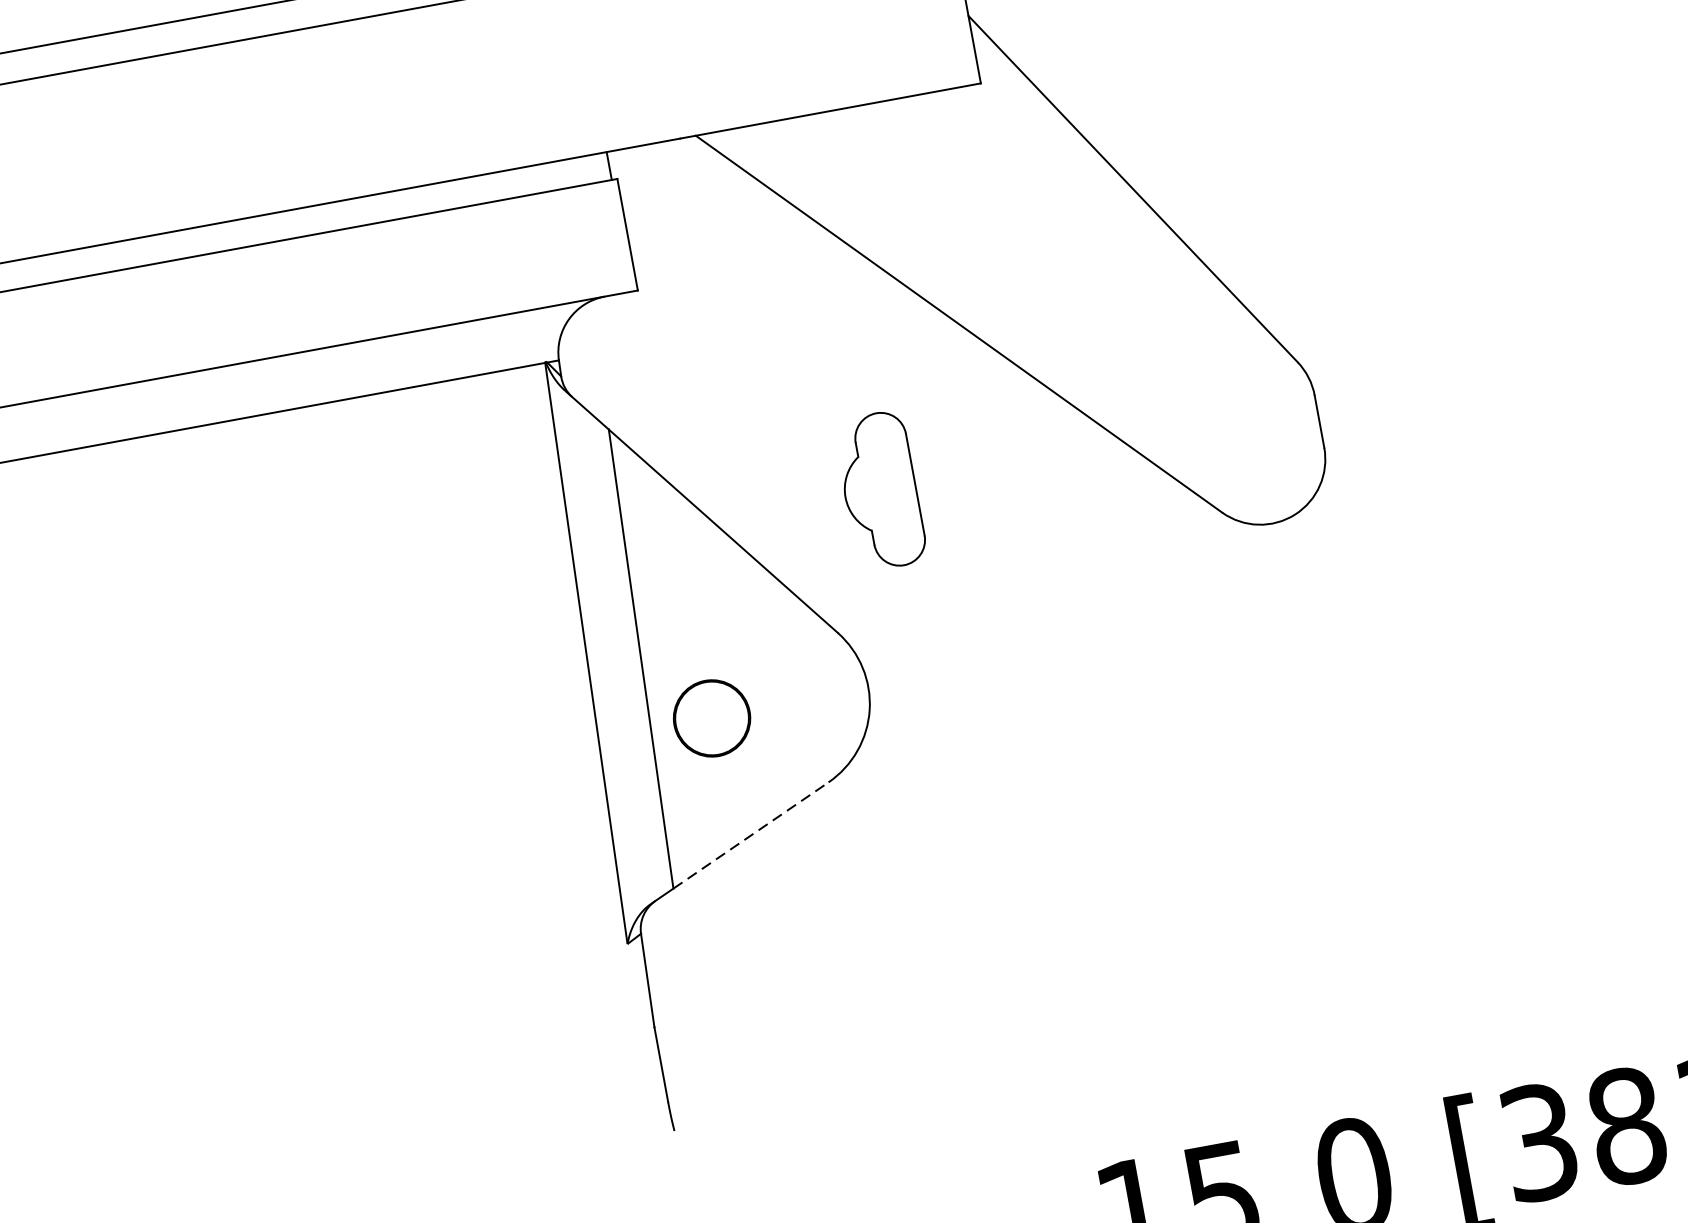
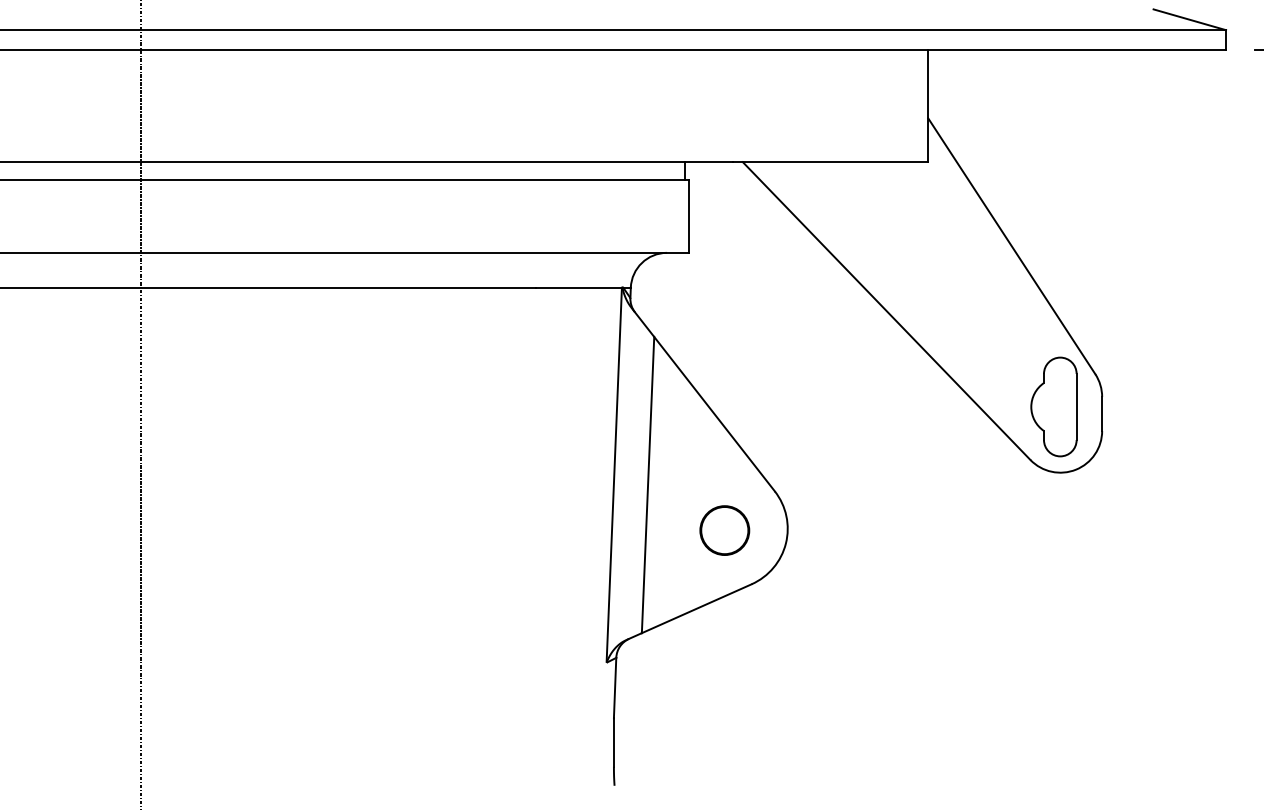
part: (879, 490) -> (1053, 406), moved
part: (711, 718) -> (724, 530), moved
line: (752, 834) -> (697, 608), dashed -> solid

